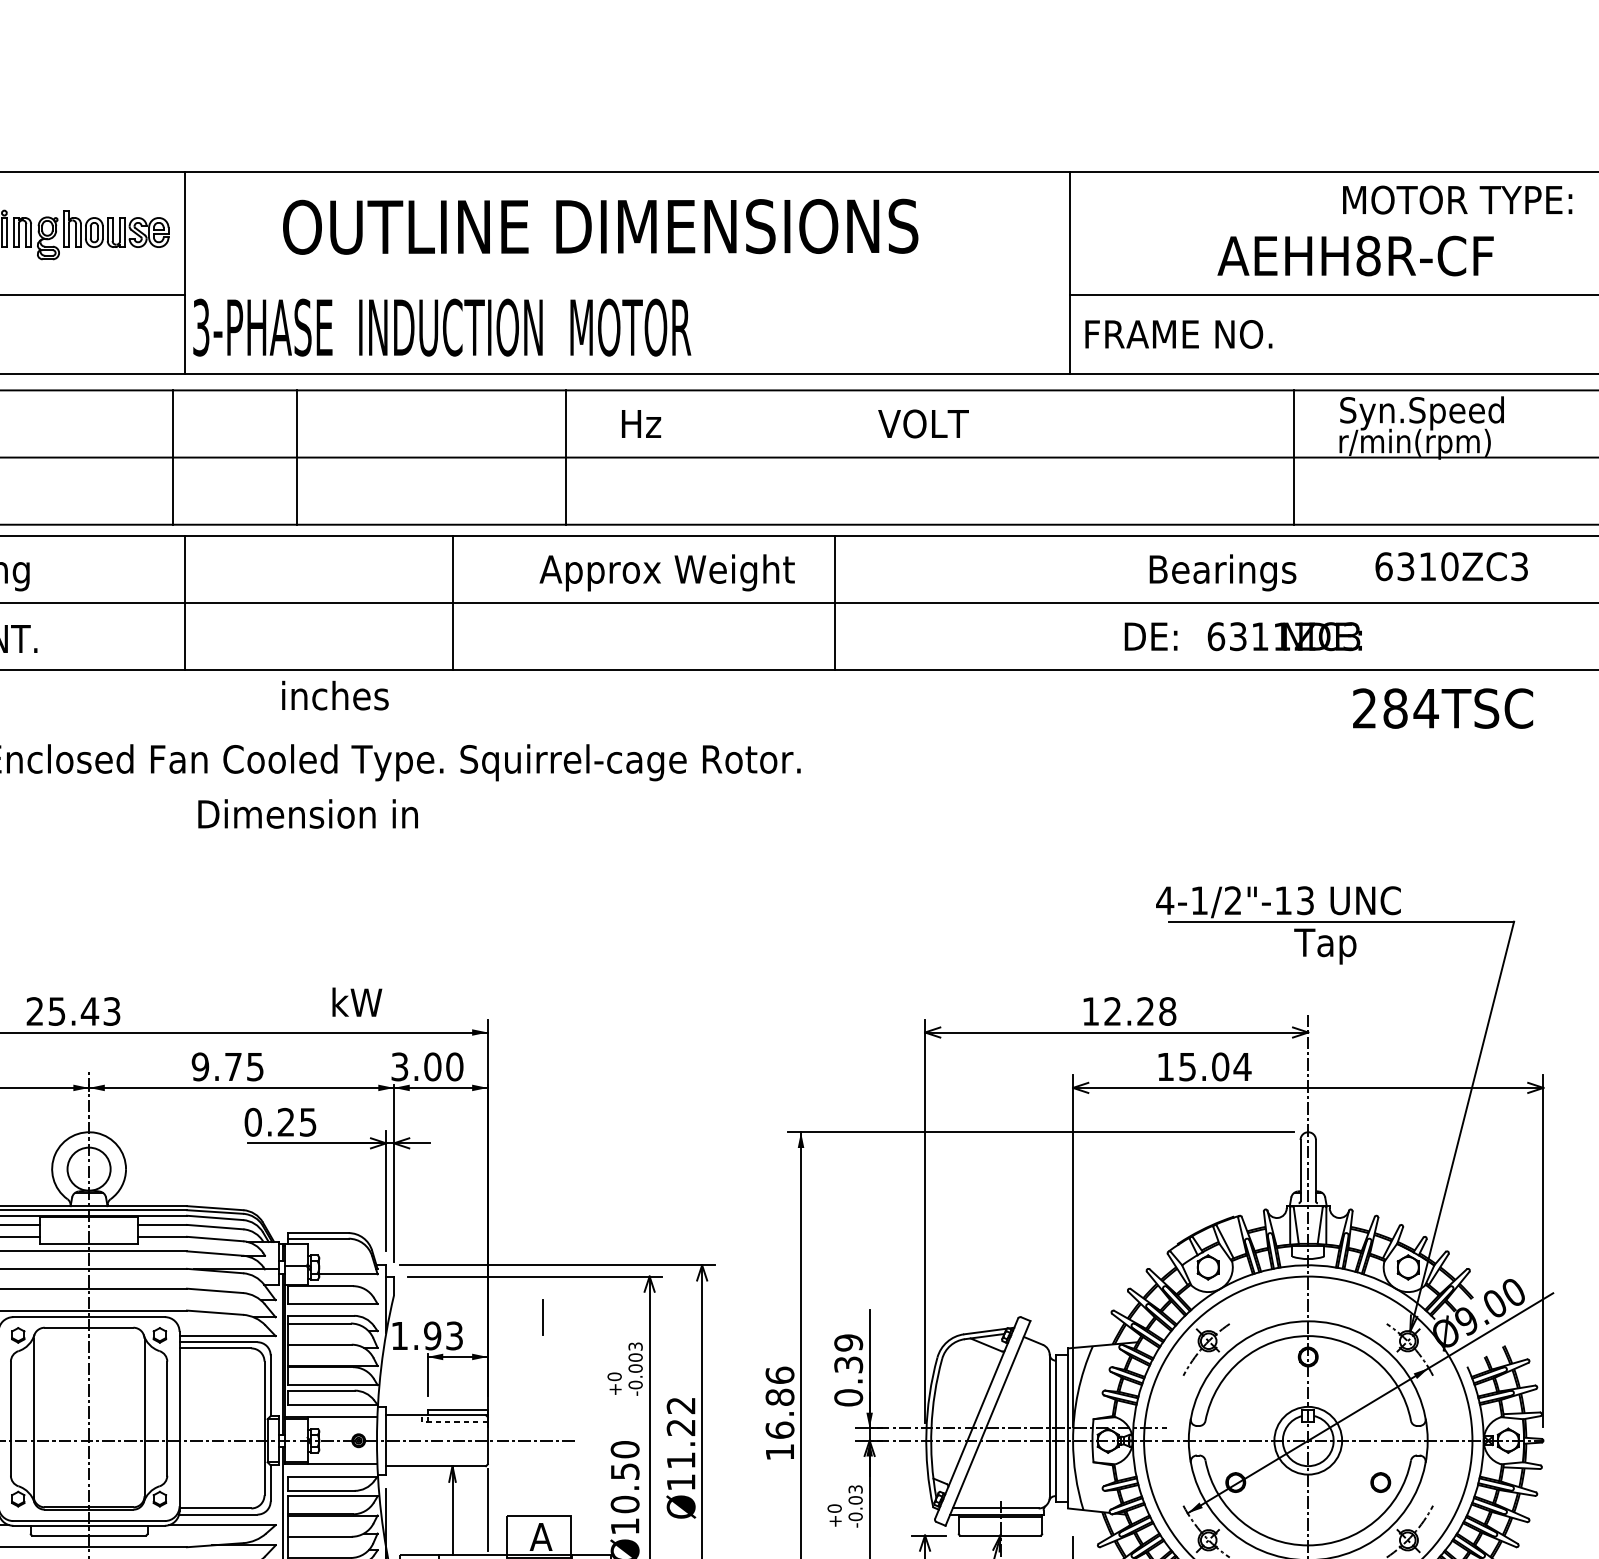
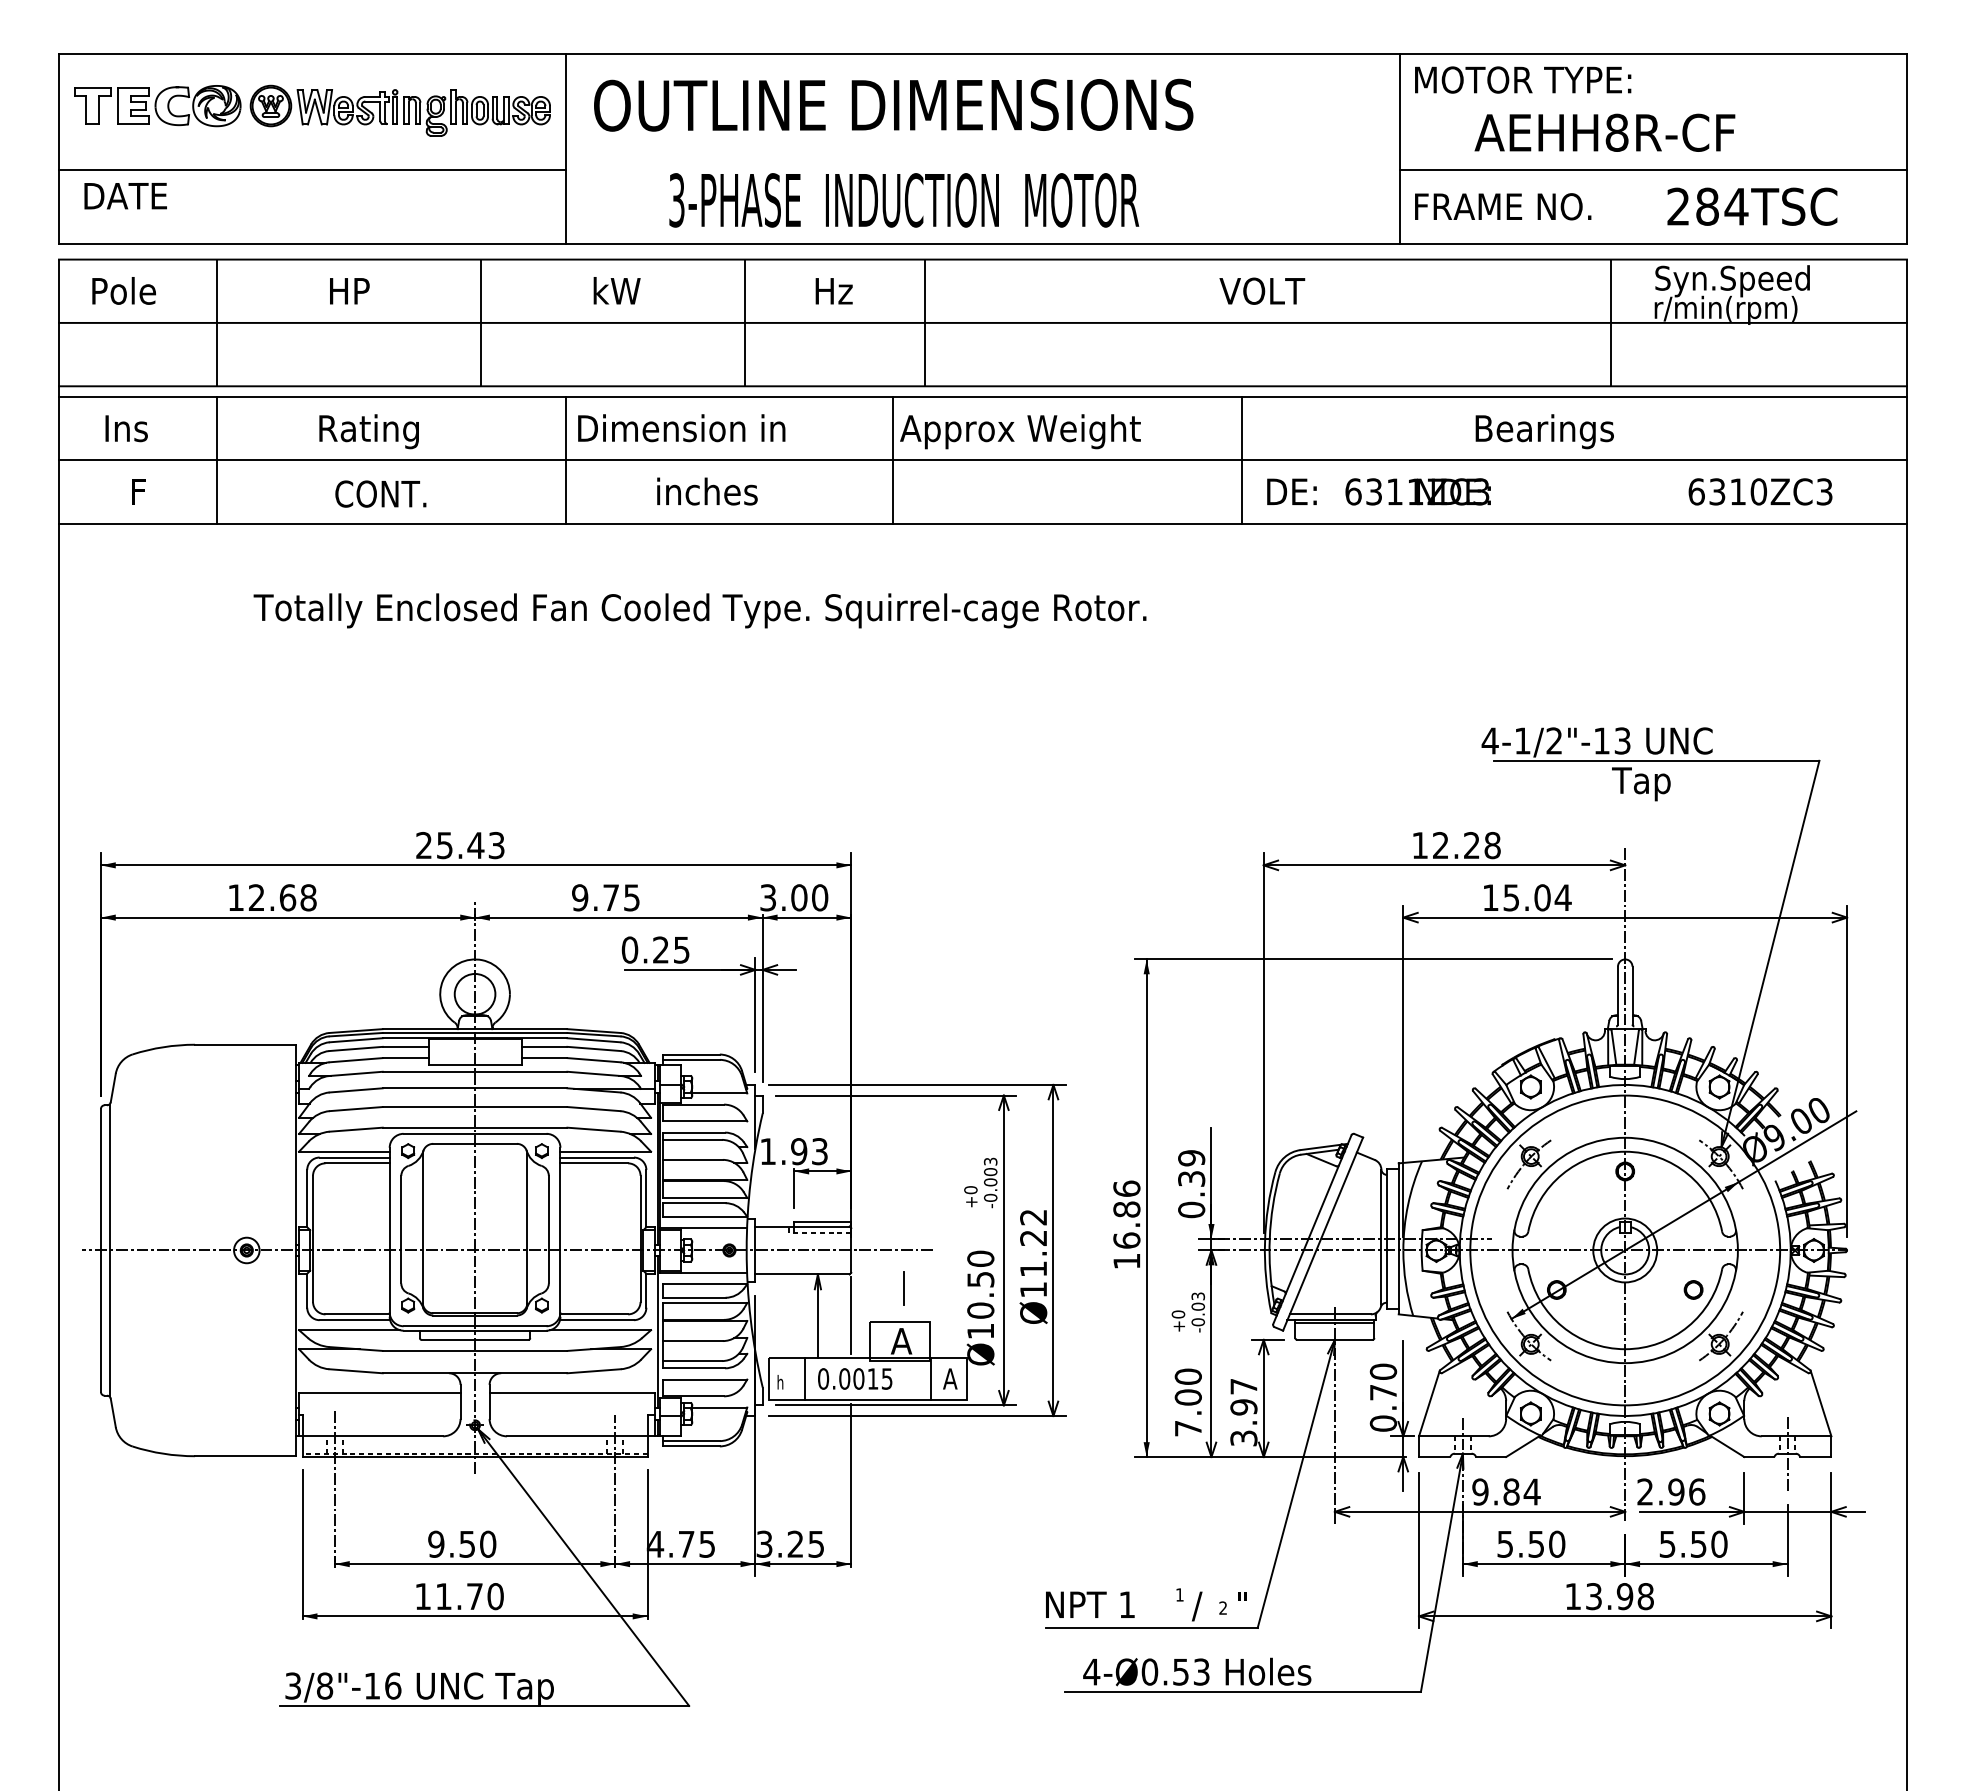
text: (1458, 199) -> (1523, 79), moved
text: (600, 226) -> (893, 104), moved
text: (1355, 255) -> (1604, 132), moved
text: (442, 327) -> (904, 200), moved
text: (640, 424) -> (833, 291), moved
line: (173, 457) -> (481, 322), moved
line: (297, 457) -> (745, 322), moved
text: (1451, 566) -> (1760, 491), moved
line: (453, 602) -> (893, 459), moved
line: (834, 602) -> (1241, 459), moved
text: (1242, 636) -> (1378, 491), moved
text: (335, 695) -> (707, 491), moved
text: (1443, 708) -> (1752, 206), moved
text: (307, 814) -> (681, 428), moved
text: (356, 1001) -> (616, 290), moved
line: (543, 1317) -> (903, 1288), moved

